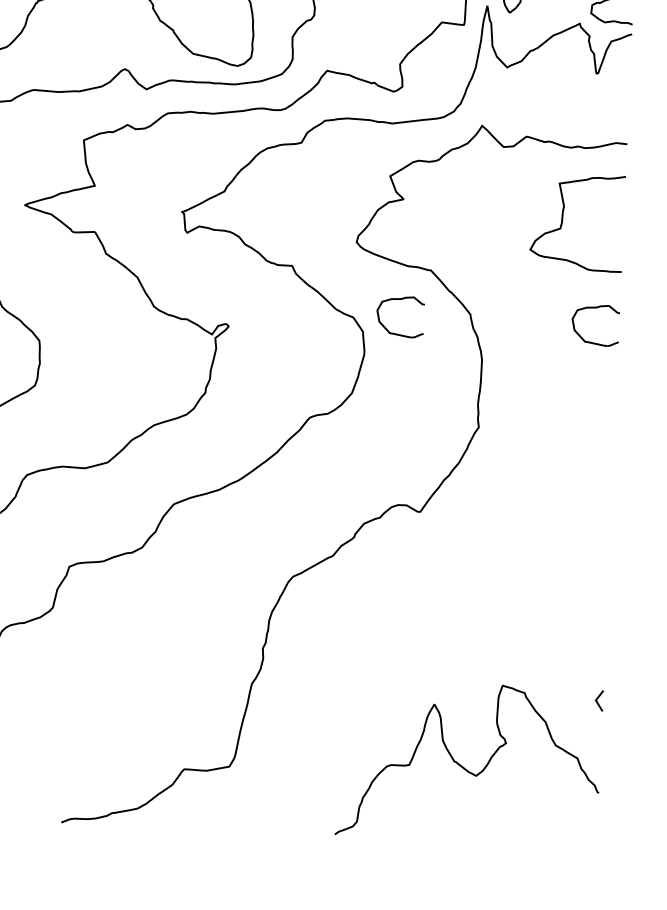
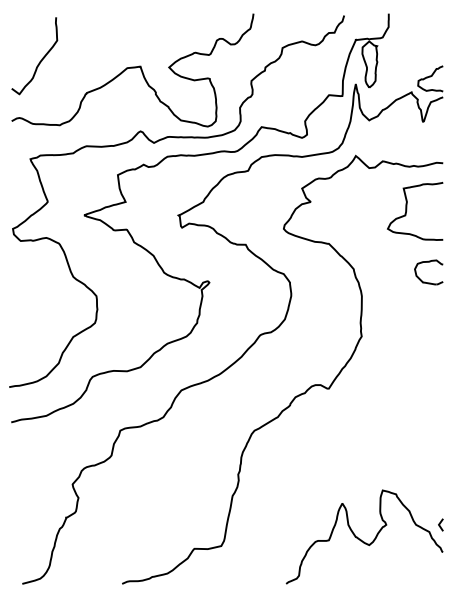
part: (394, 331) -> (308, 281), removed
line: (598, 699) -> (440, 524), moved

